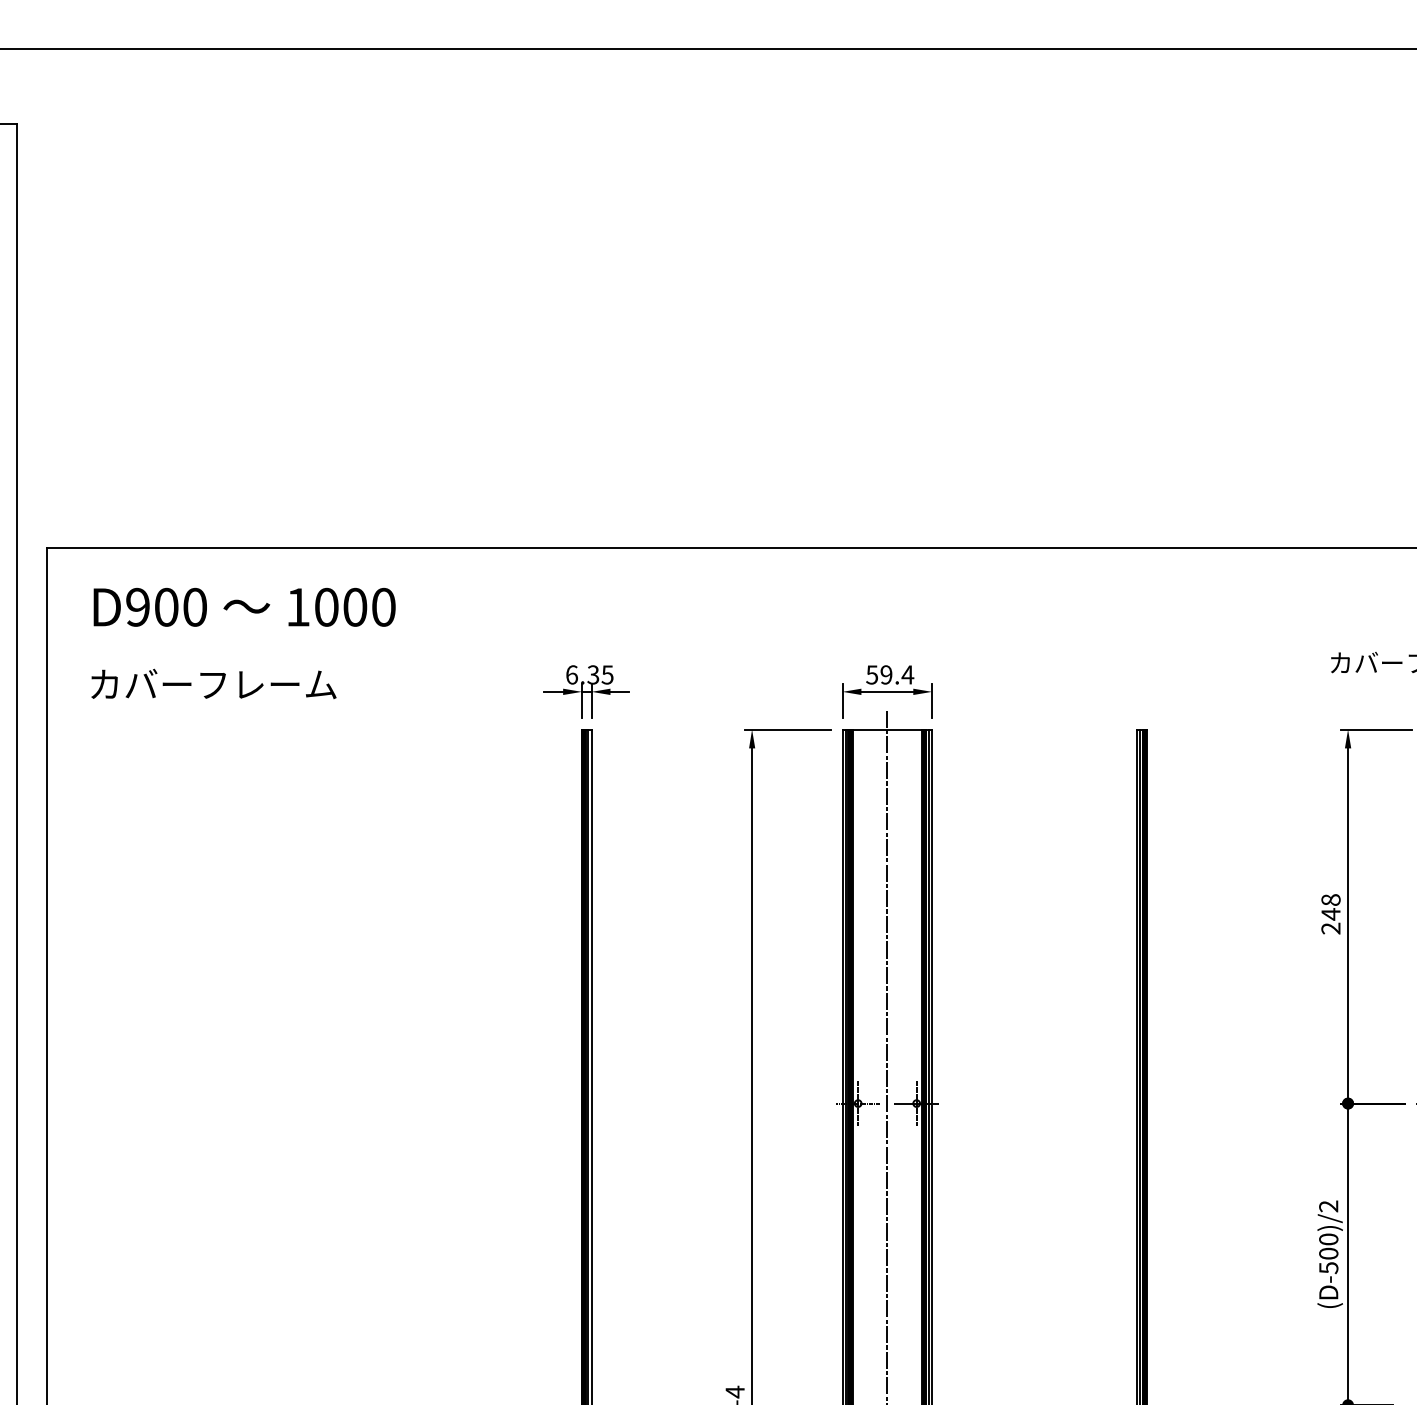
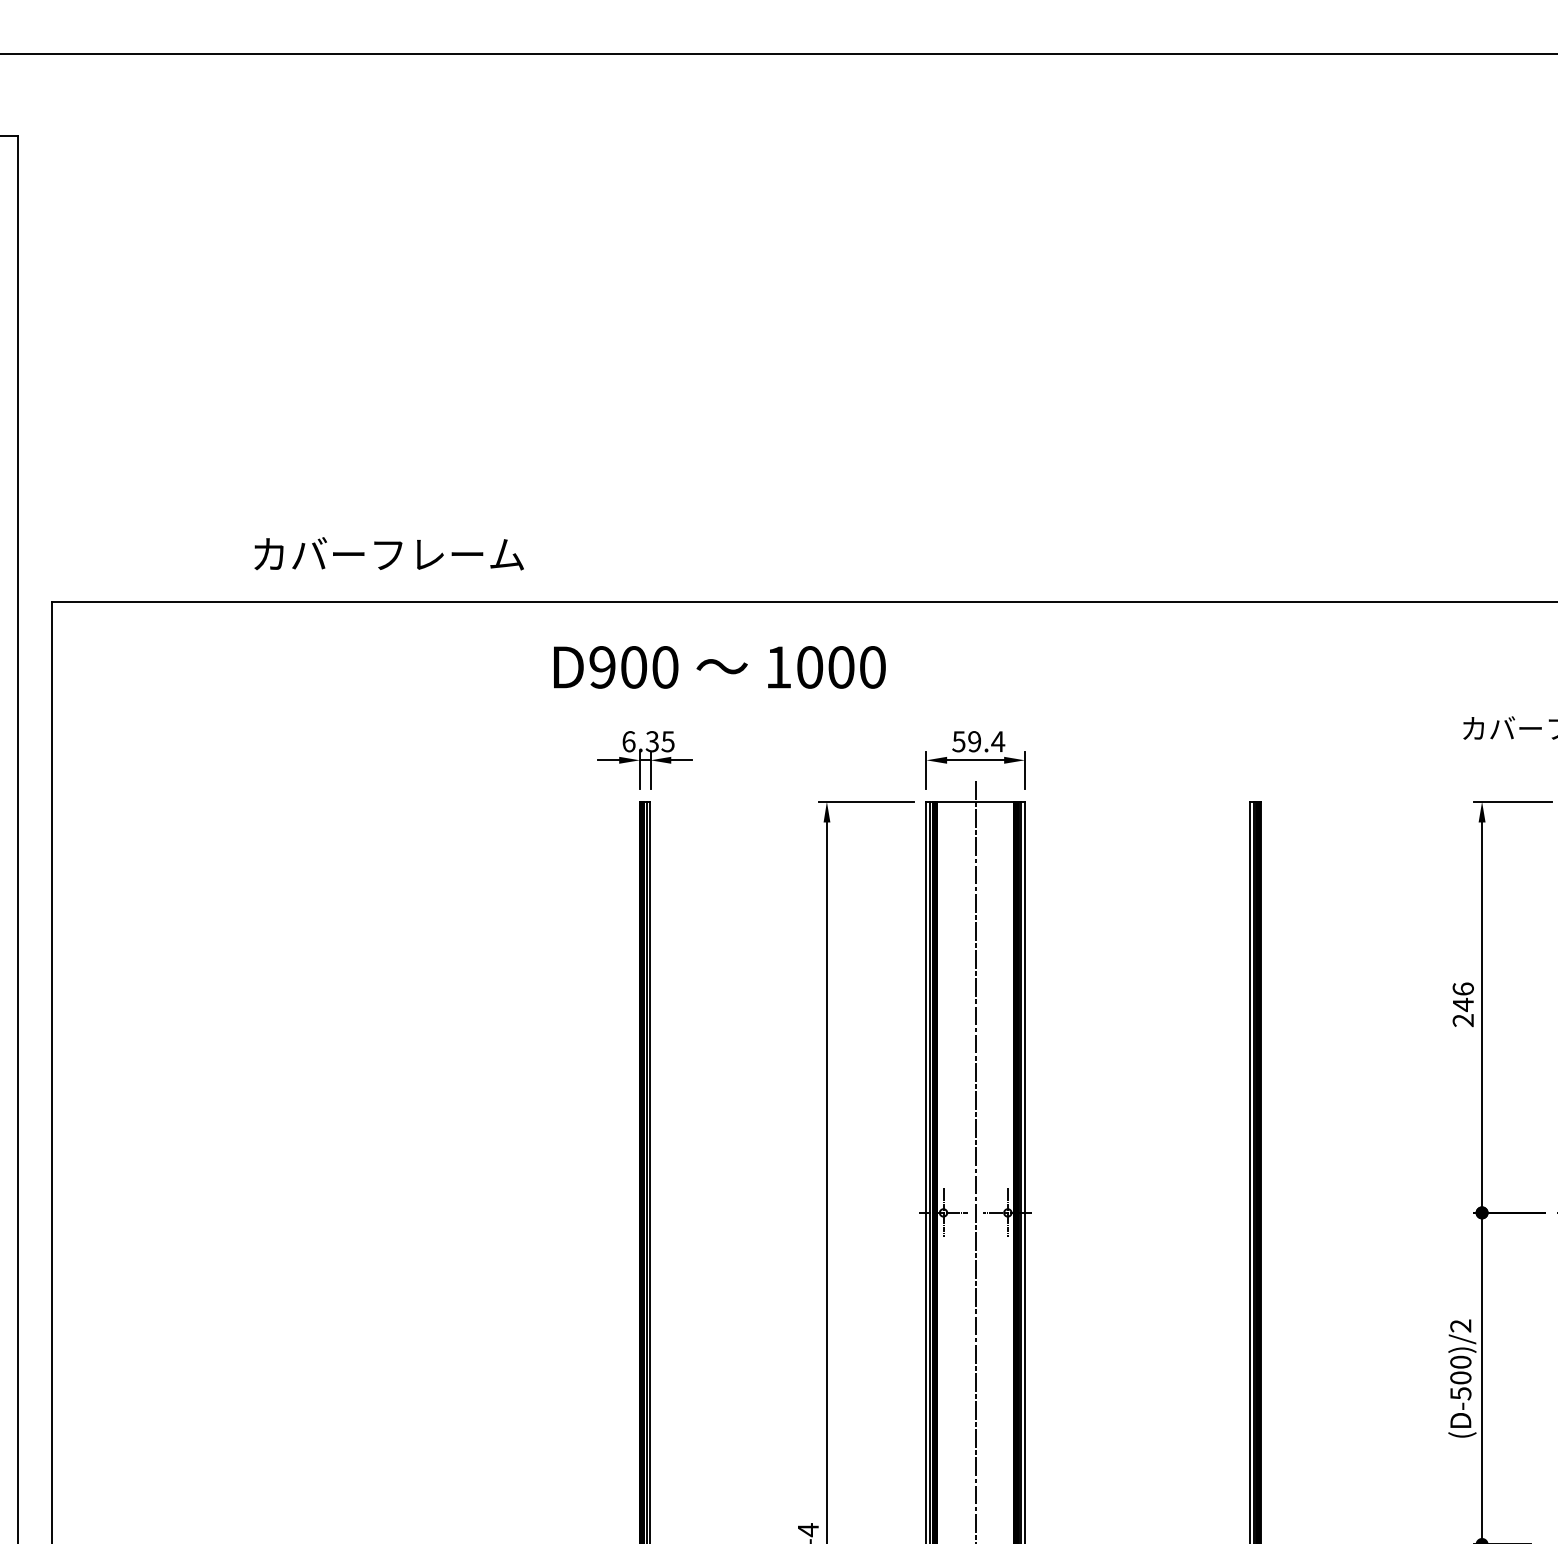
text: (244, 606) -> (719, 666), moved
text: (213, 683) -> (388, 553), moved
text: (1330, 899) -> (1462, 988), 248 -> 246

